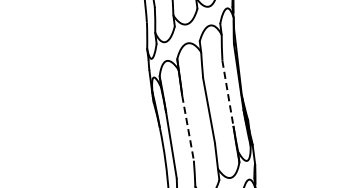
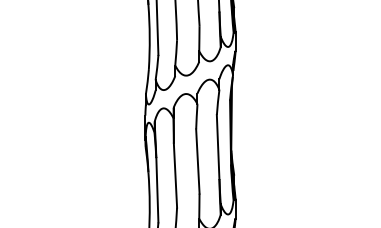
line: (228, 93) -> (218, 147), dashed -> solid
line: (188, 128) -> (175, 176), dashed -> solid

